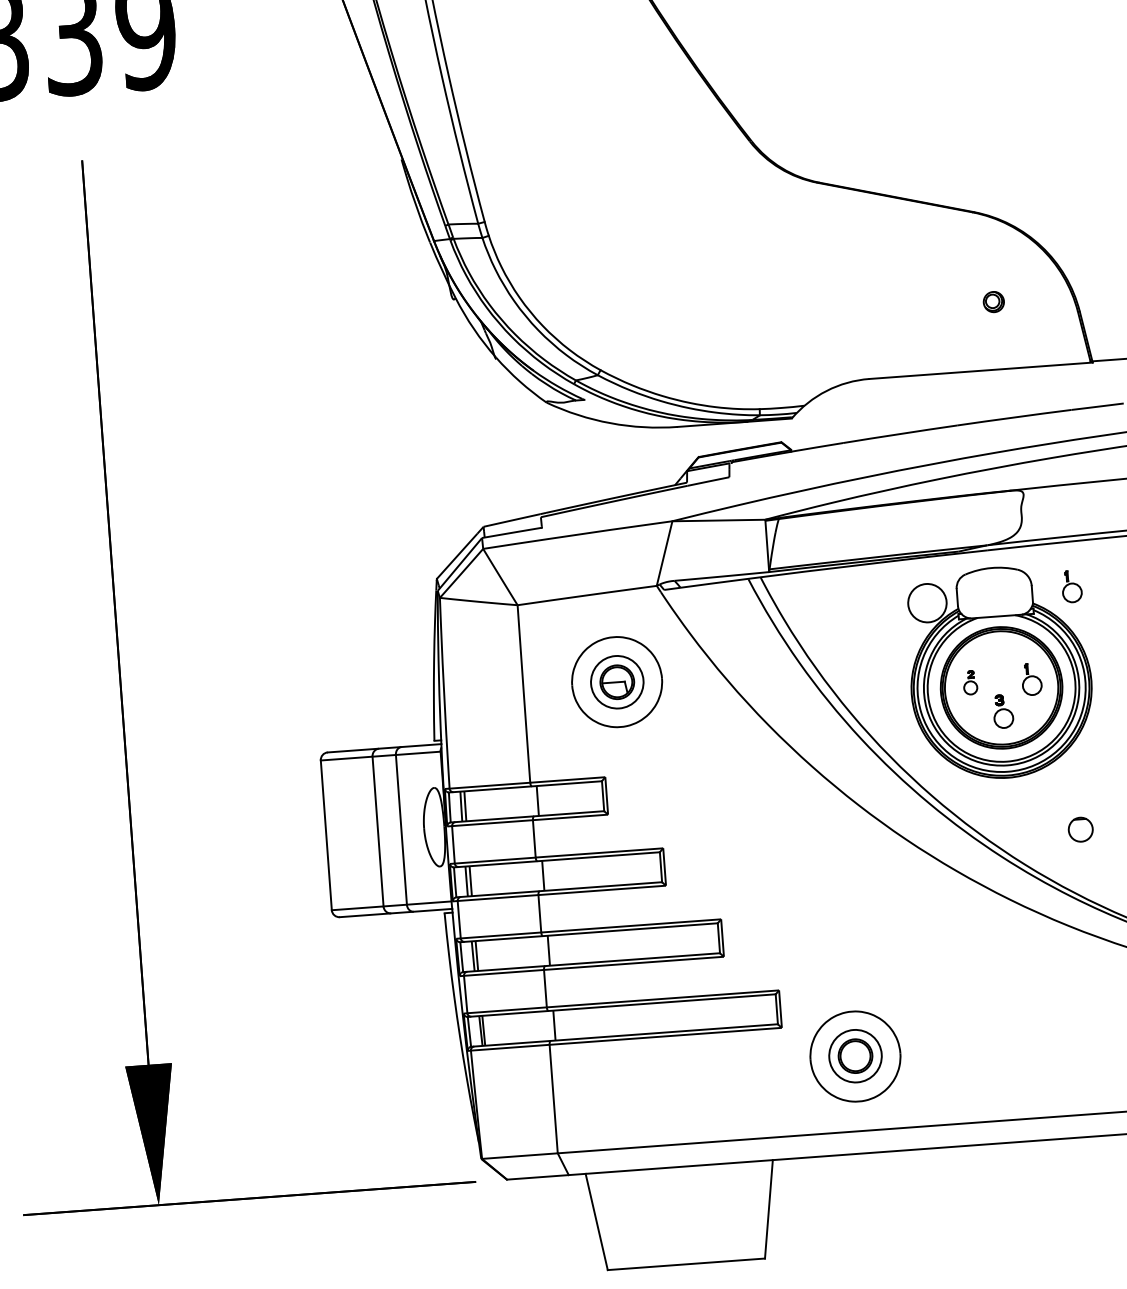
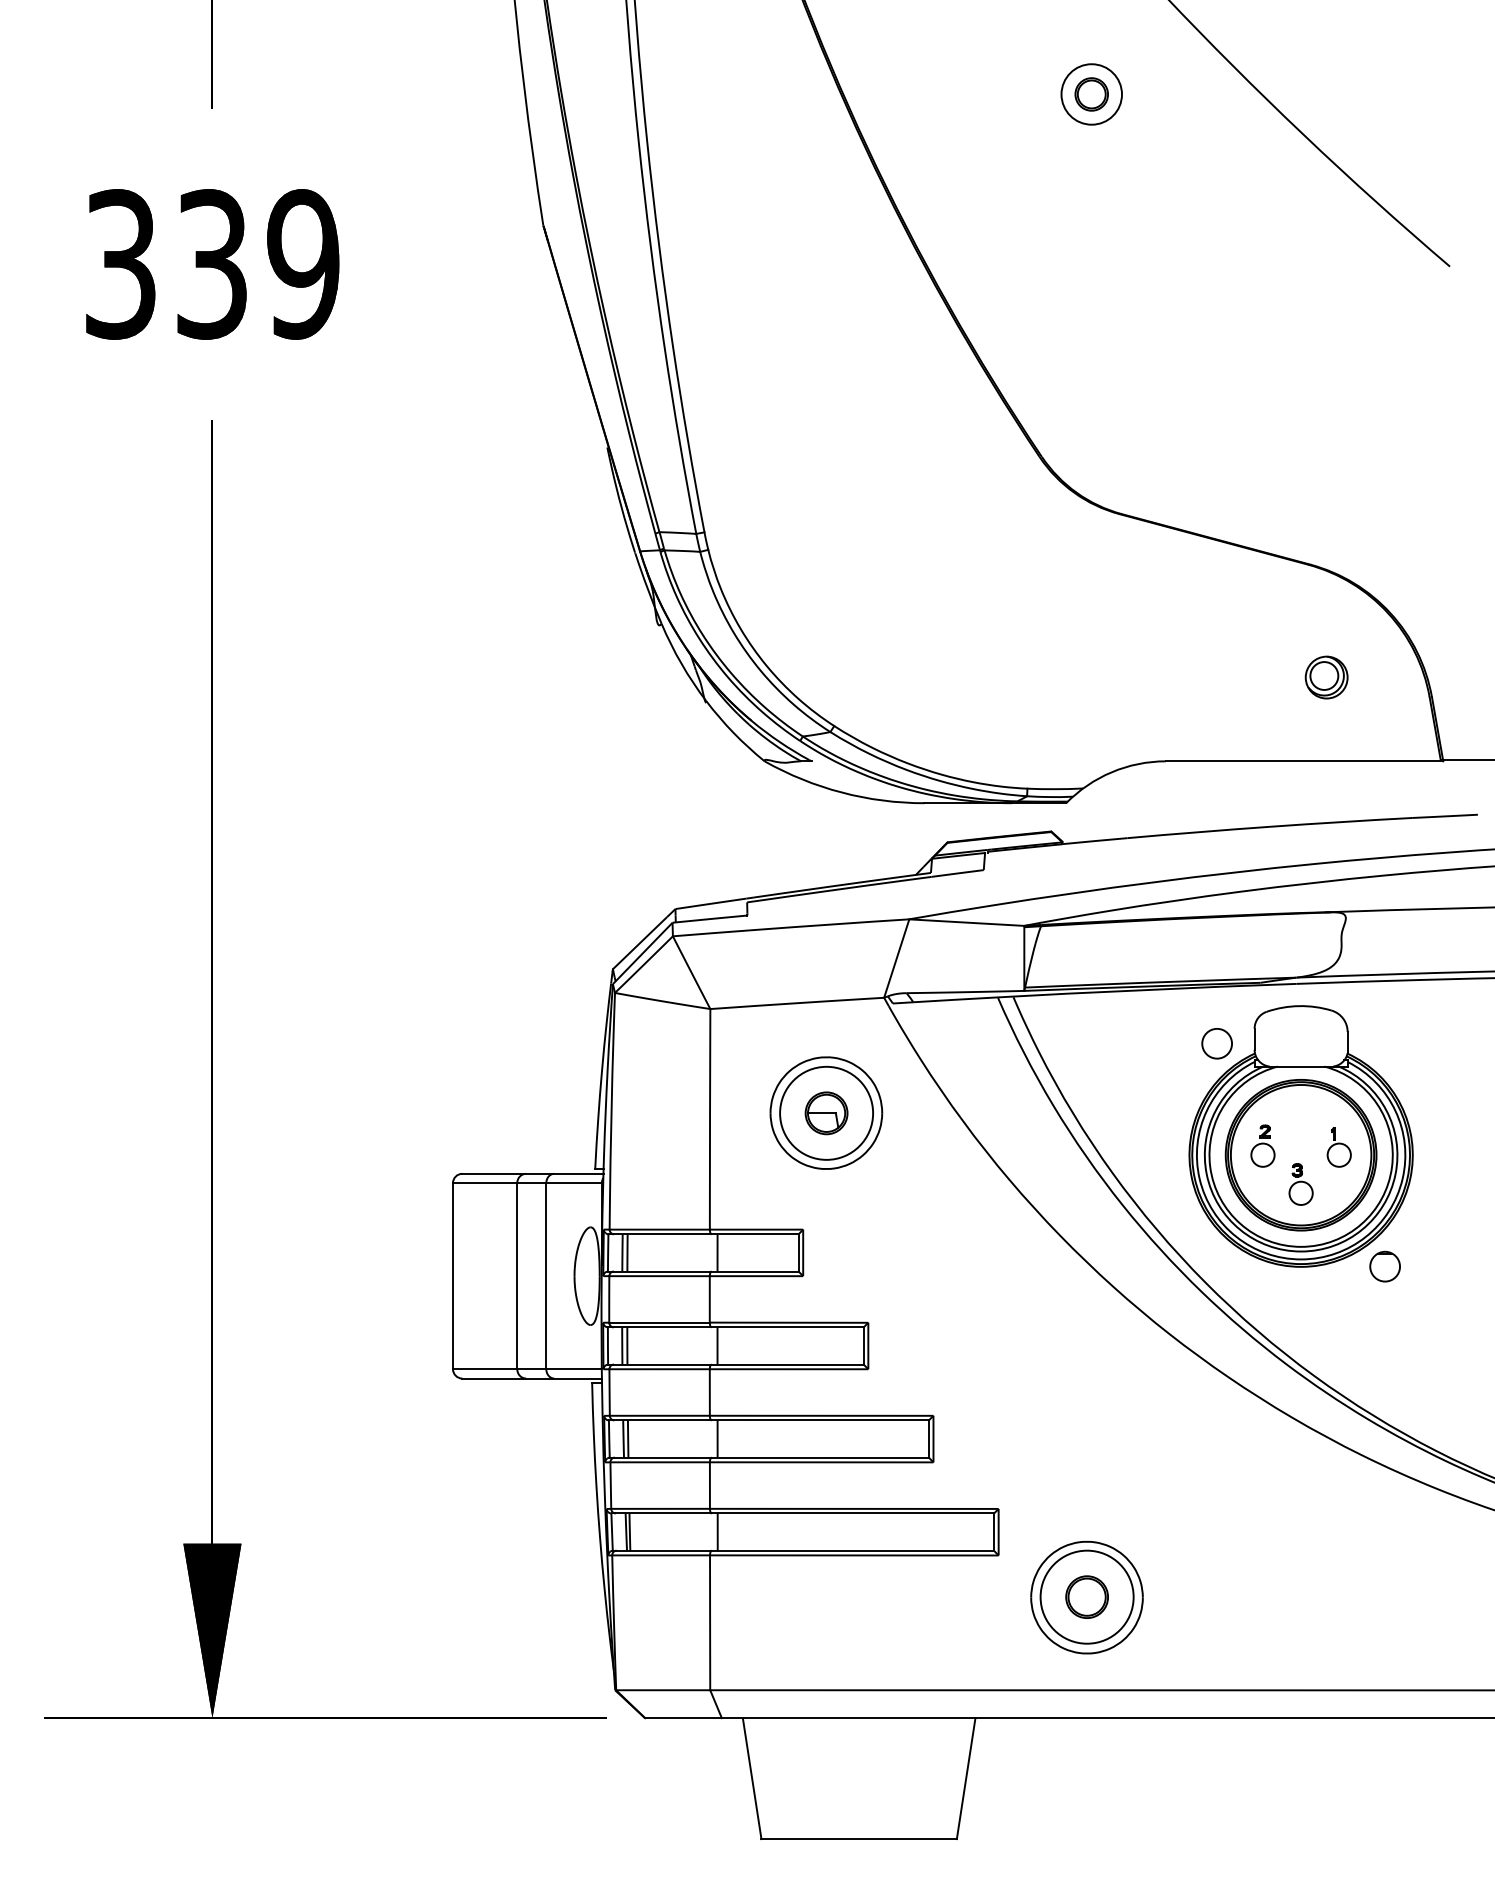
part: (993, 302) -> (1326, 677), size x1.67
part: (1071, 586) -> (1396, 1036), removed
circle: (927, 602) -> (1217, 1043), size x0.62
circle: (617, 681) -> (826, 1112), size x1.43
part: (969, 682) -> (1262, 1145), size x1.43
part: (1080, 829) -> (1384, 1266), moved
circle: (854, 1055) -> (1086, 1596), size x1.43

